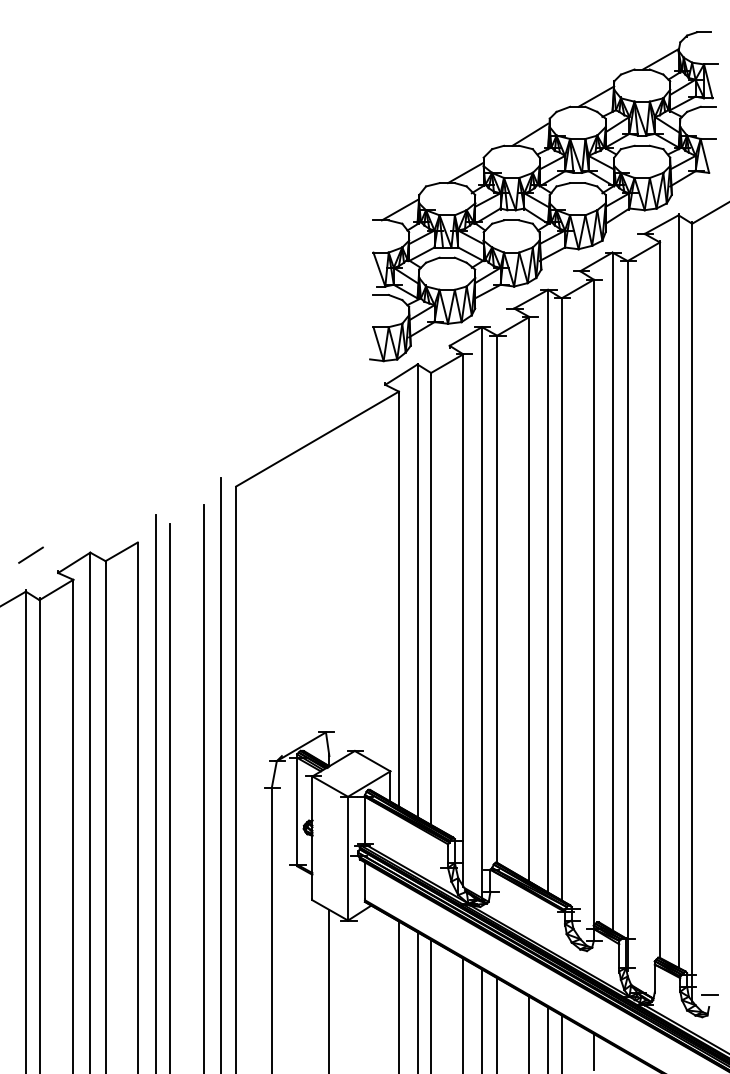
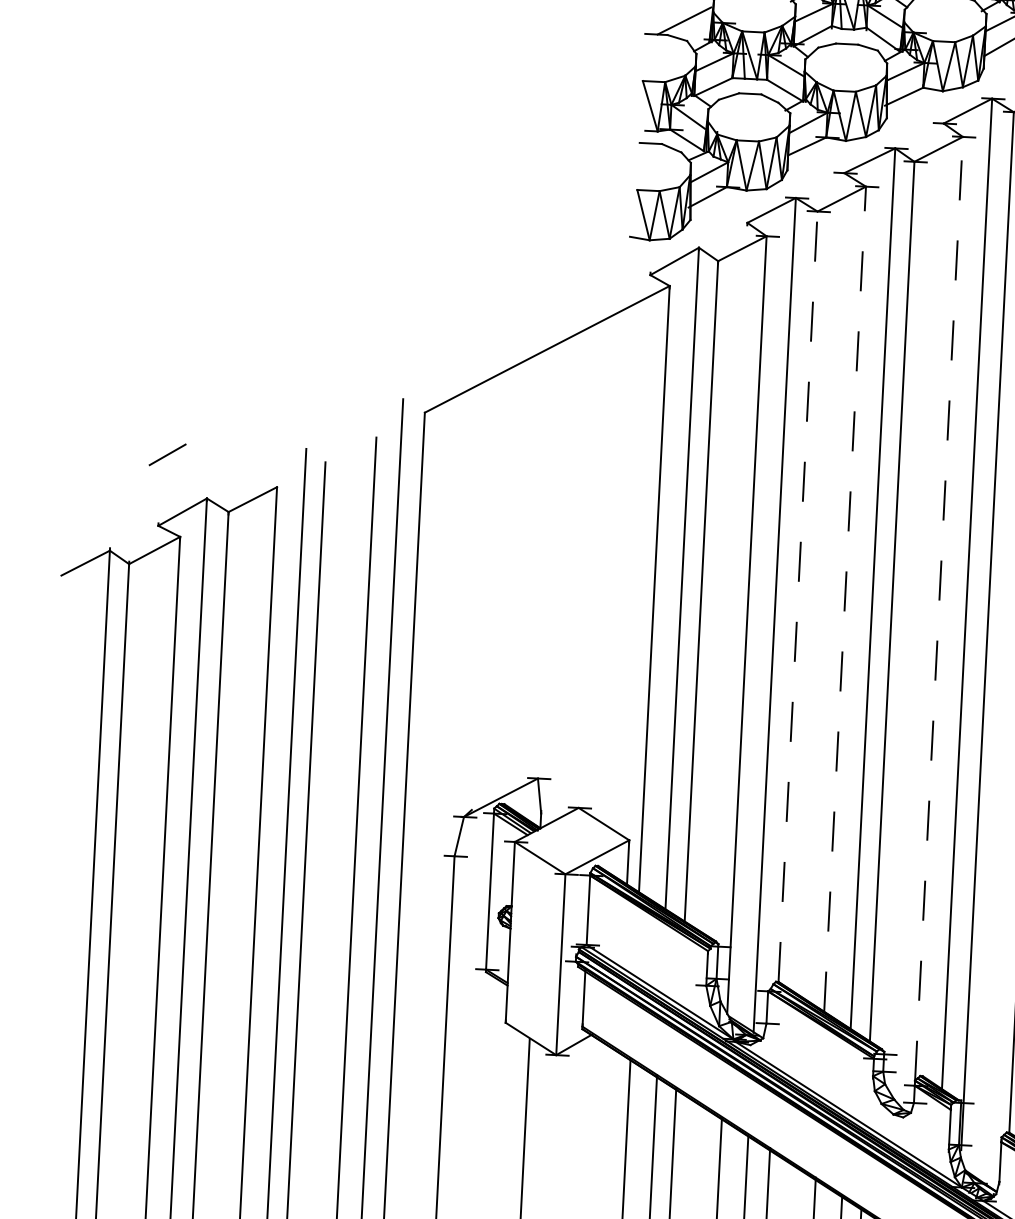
line: (30, 554) -> (166, 453), moved
line: (529, 598) -> (845, 597), solid -> dashed
line: (497, 599) -> (798, 597), solid -> dashed
line: (593, 602) -> (938, 608), solid -> dashed

